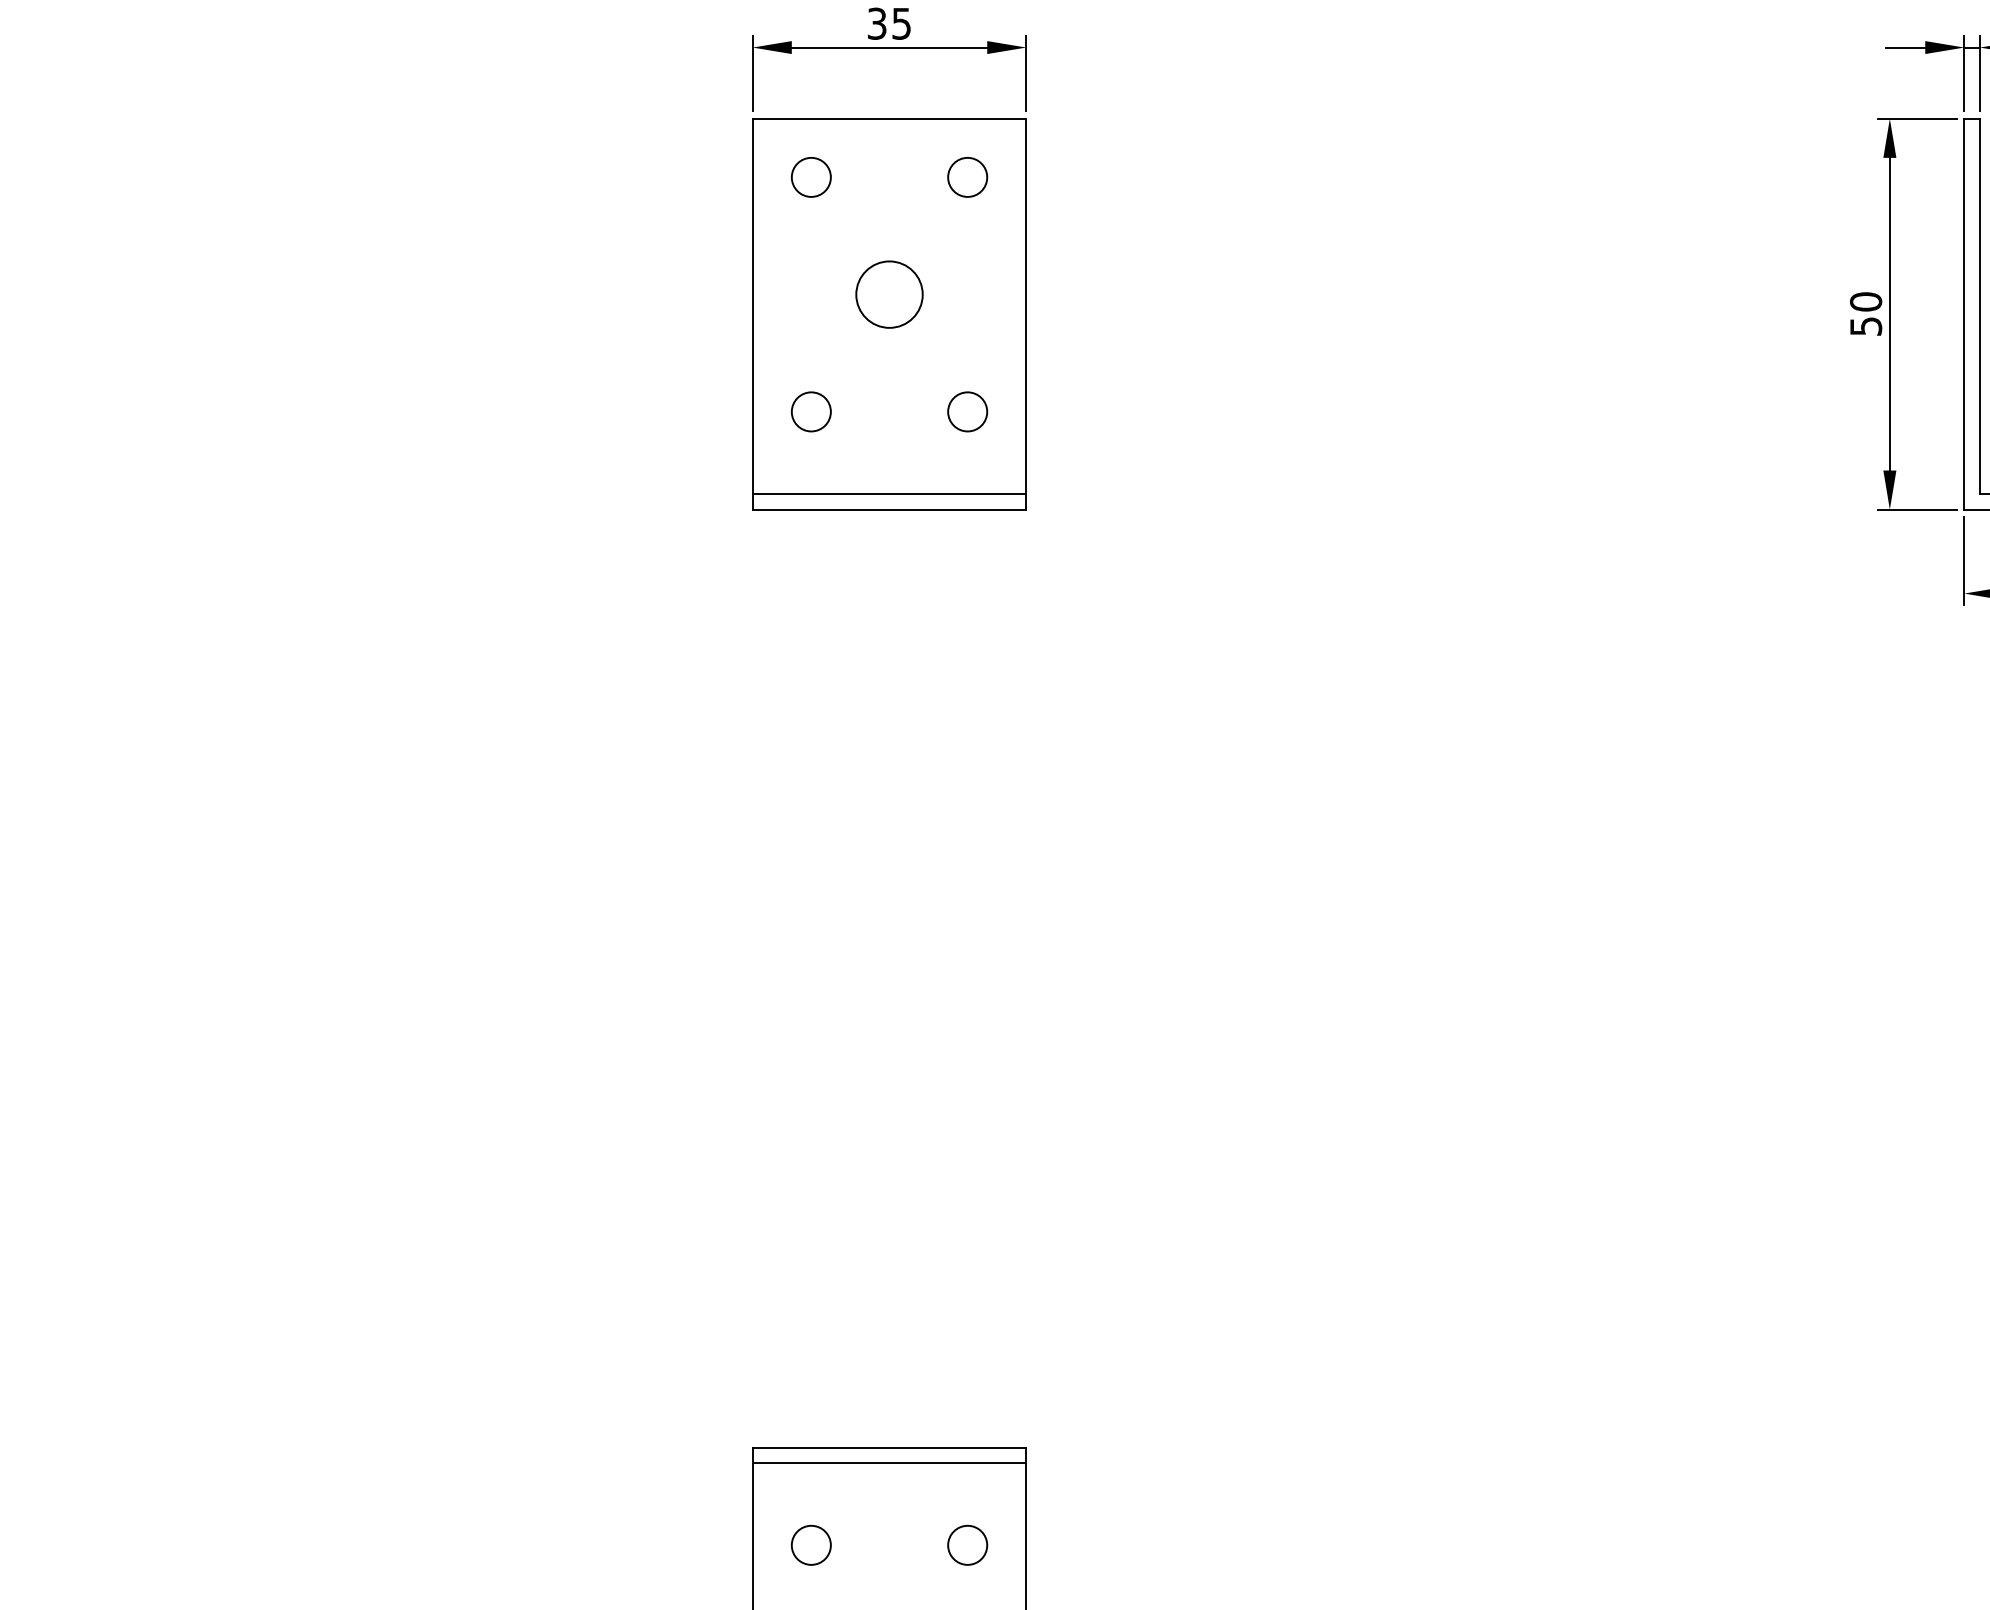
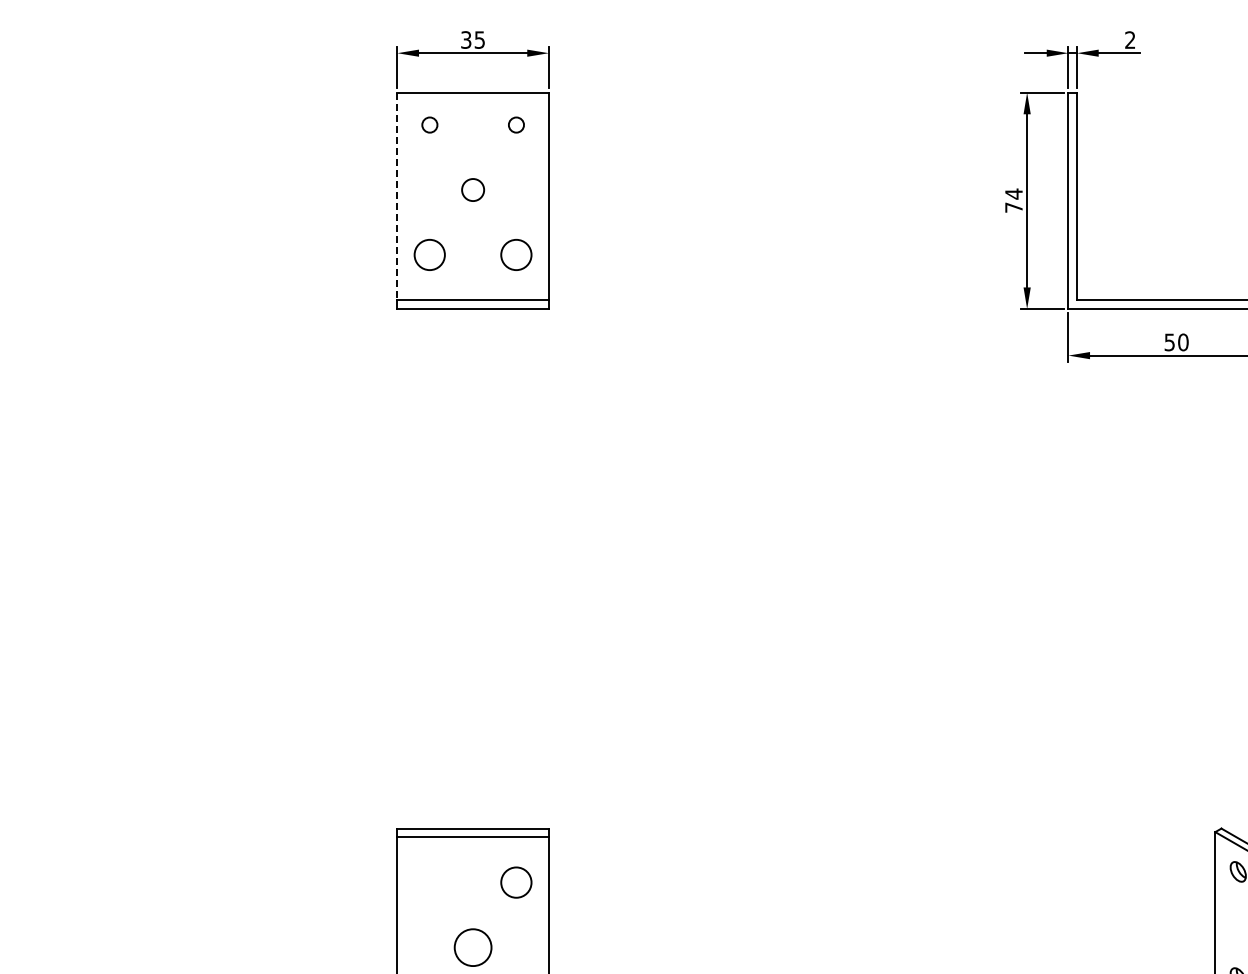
circle: (810, 176) -> (429, 124), size x0.7
circle: (967, 176) -> (516, 124), size x0.7
circle: (888, 293) -> (472, 189), size x0.6
line: (752, 306) -> (397, 196), solid -> dashed
text: (1865, 313) -> (1013, 200), 50 -> 74
circle: (810, 411) -> (429, 254), size x1.4
circle: (967, 411) -> (516, 254), size x1.4
circle: (810, 1544) -> (429, 882), removed
circle: (967, 1544) -> (516, 882), size x1.4

